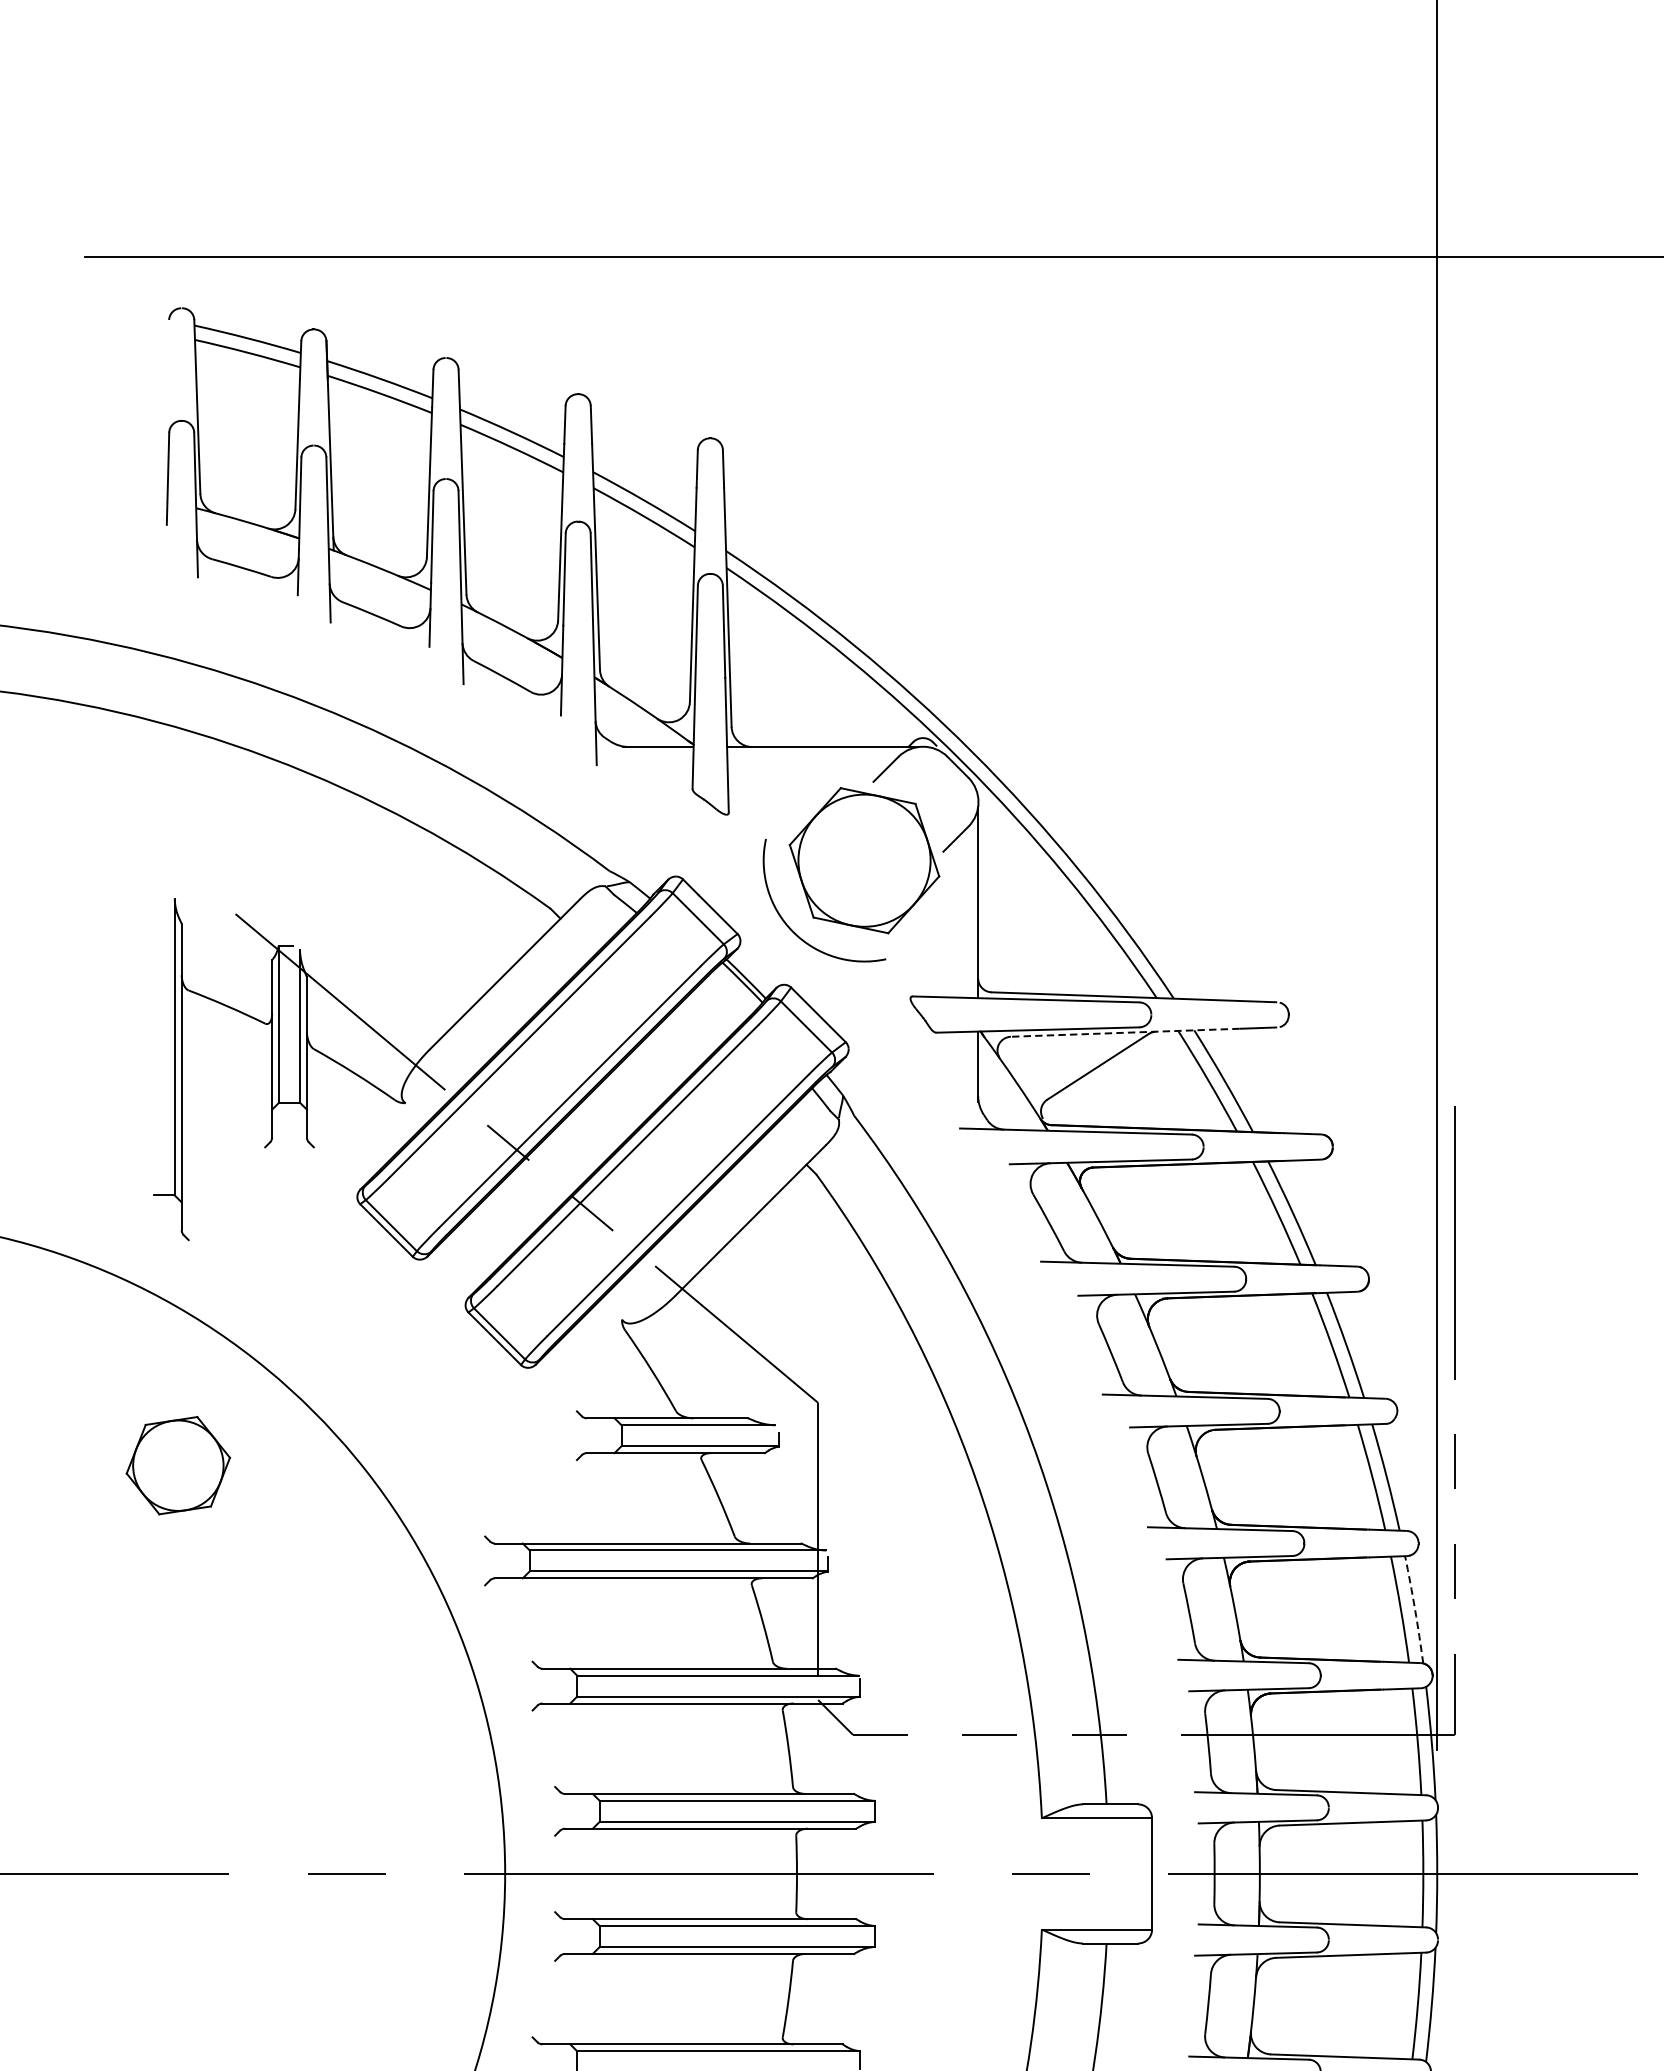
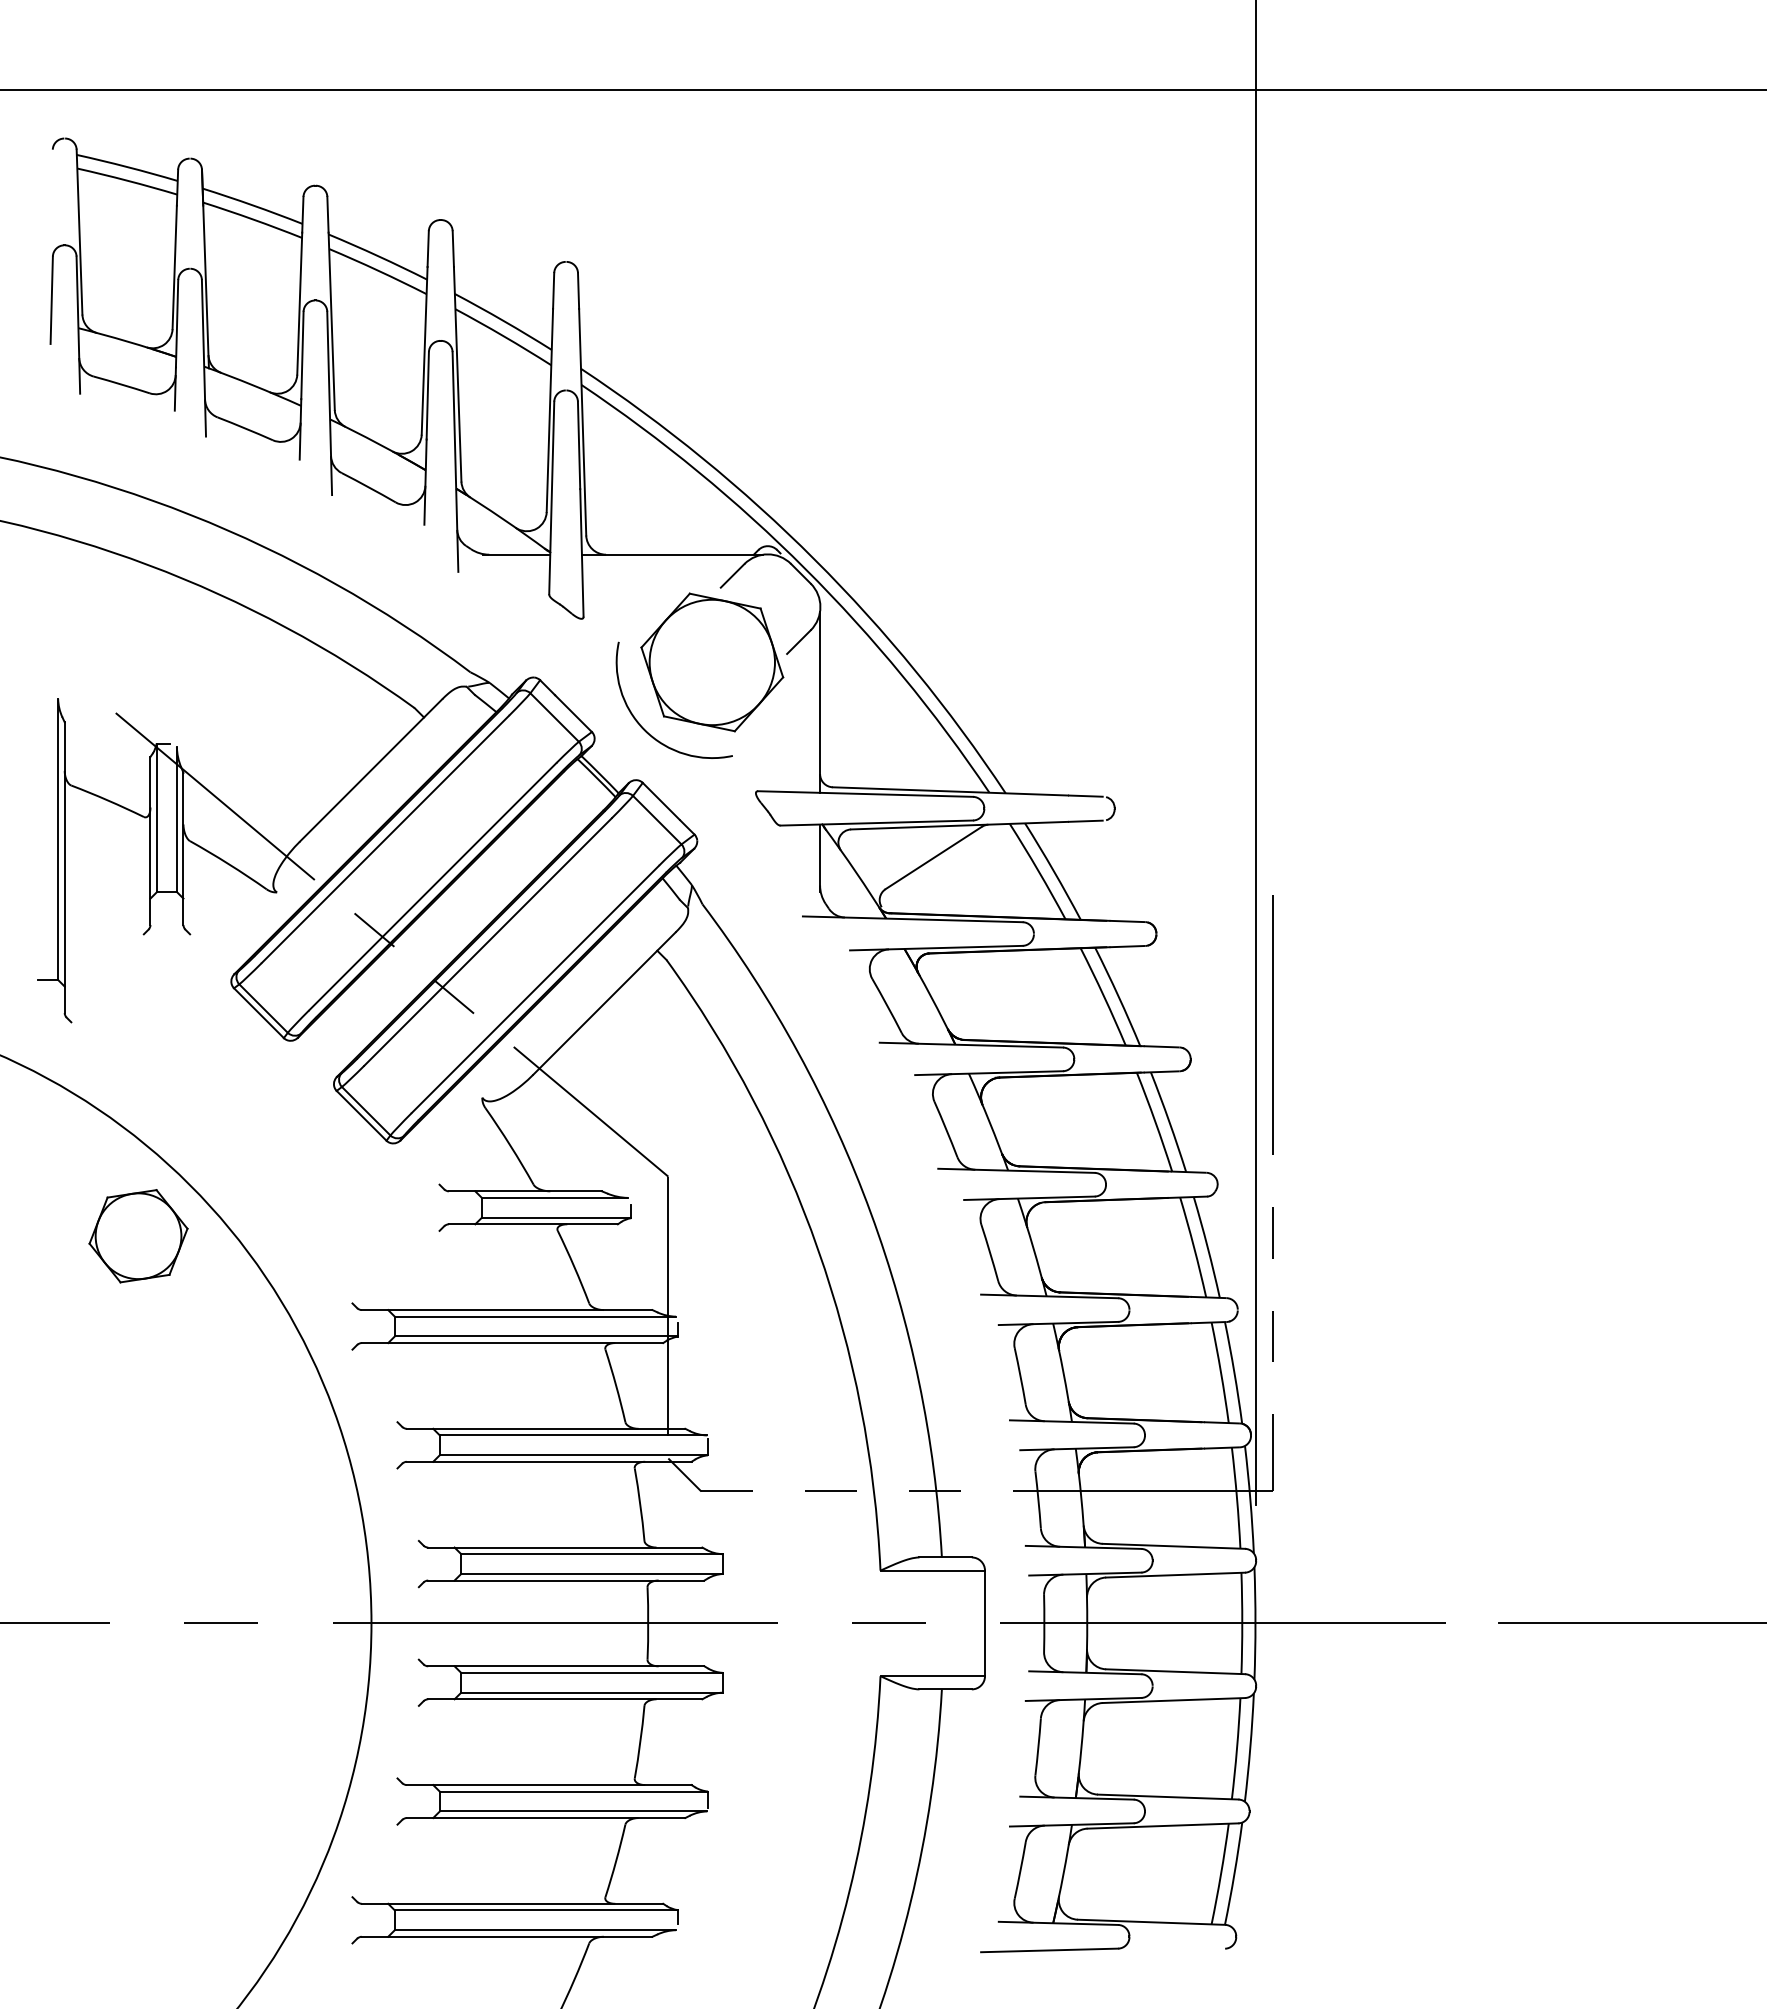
line: (1125, 1032) -> (959, 825), dashed -> solid
part: (178, 1465) -> (138, 1236), moved
arc: (1415, 1609) -> (1234, 1372), dashed -> solid

